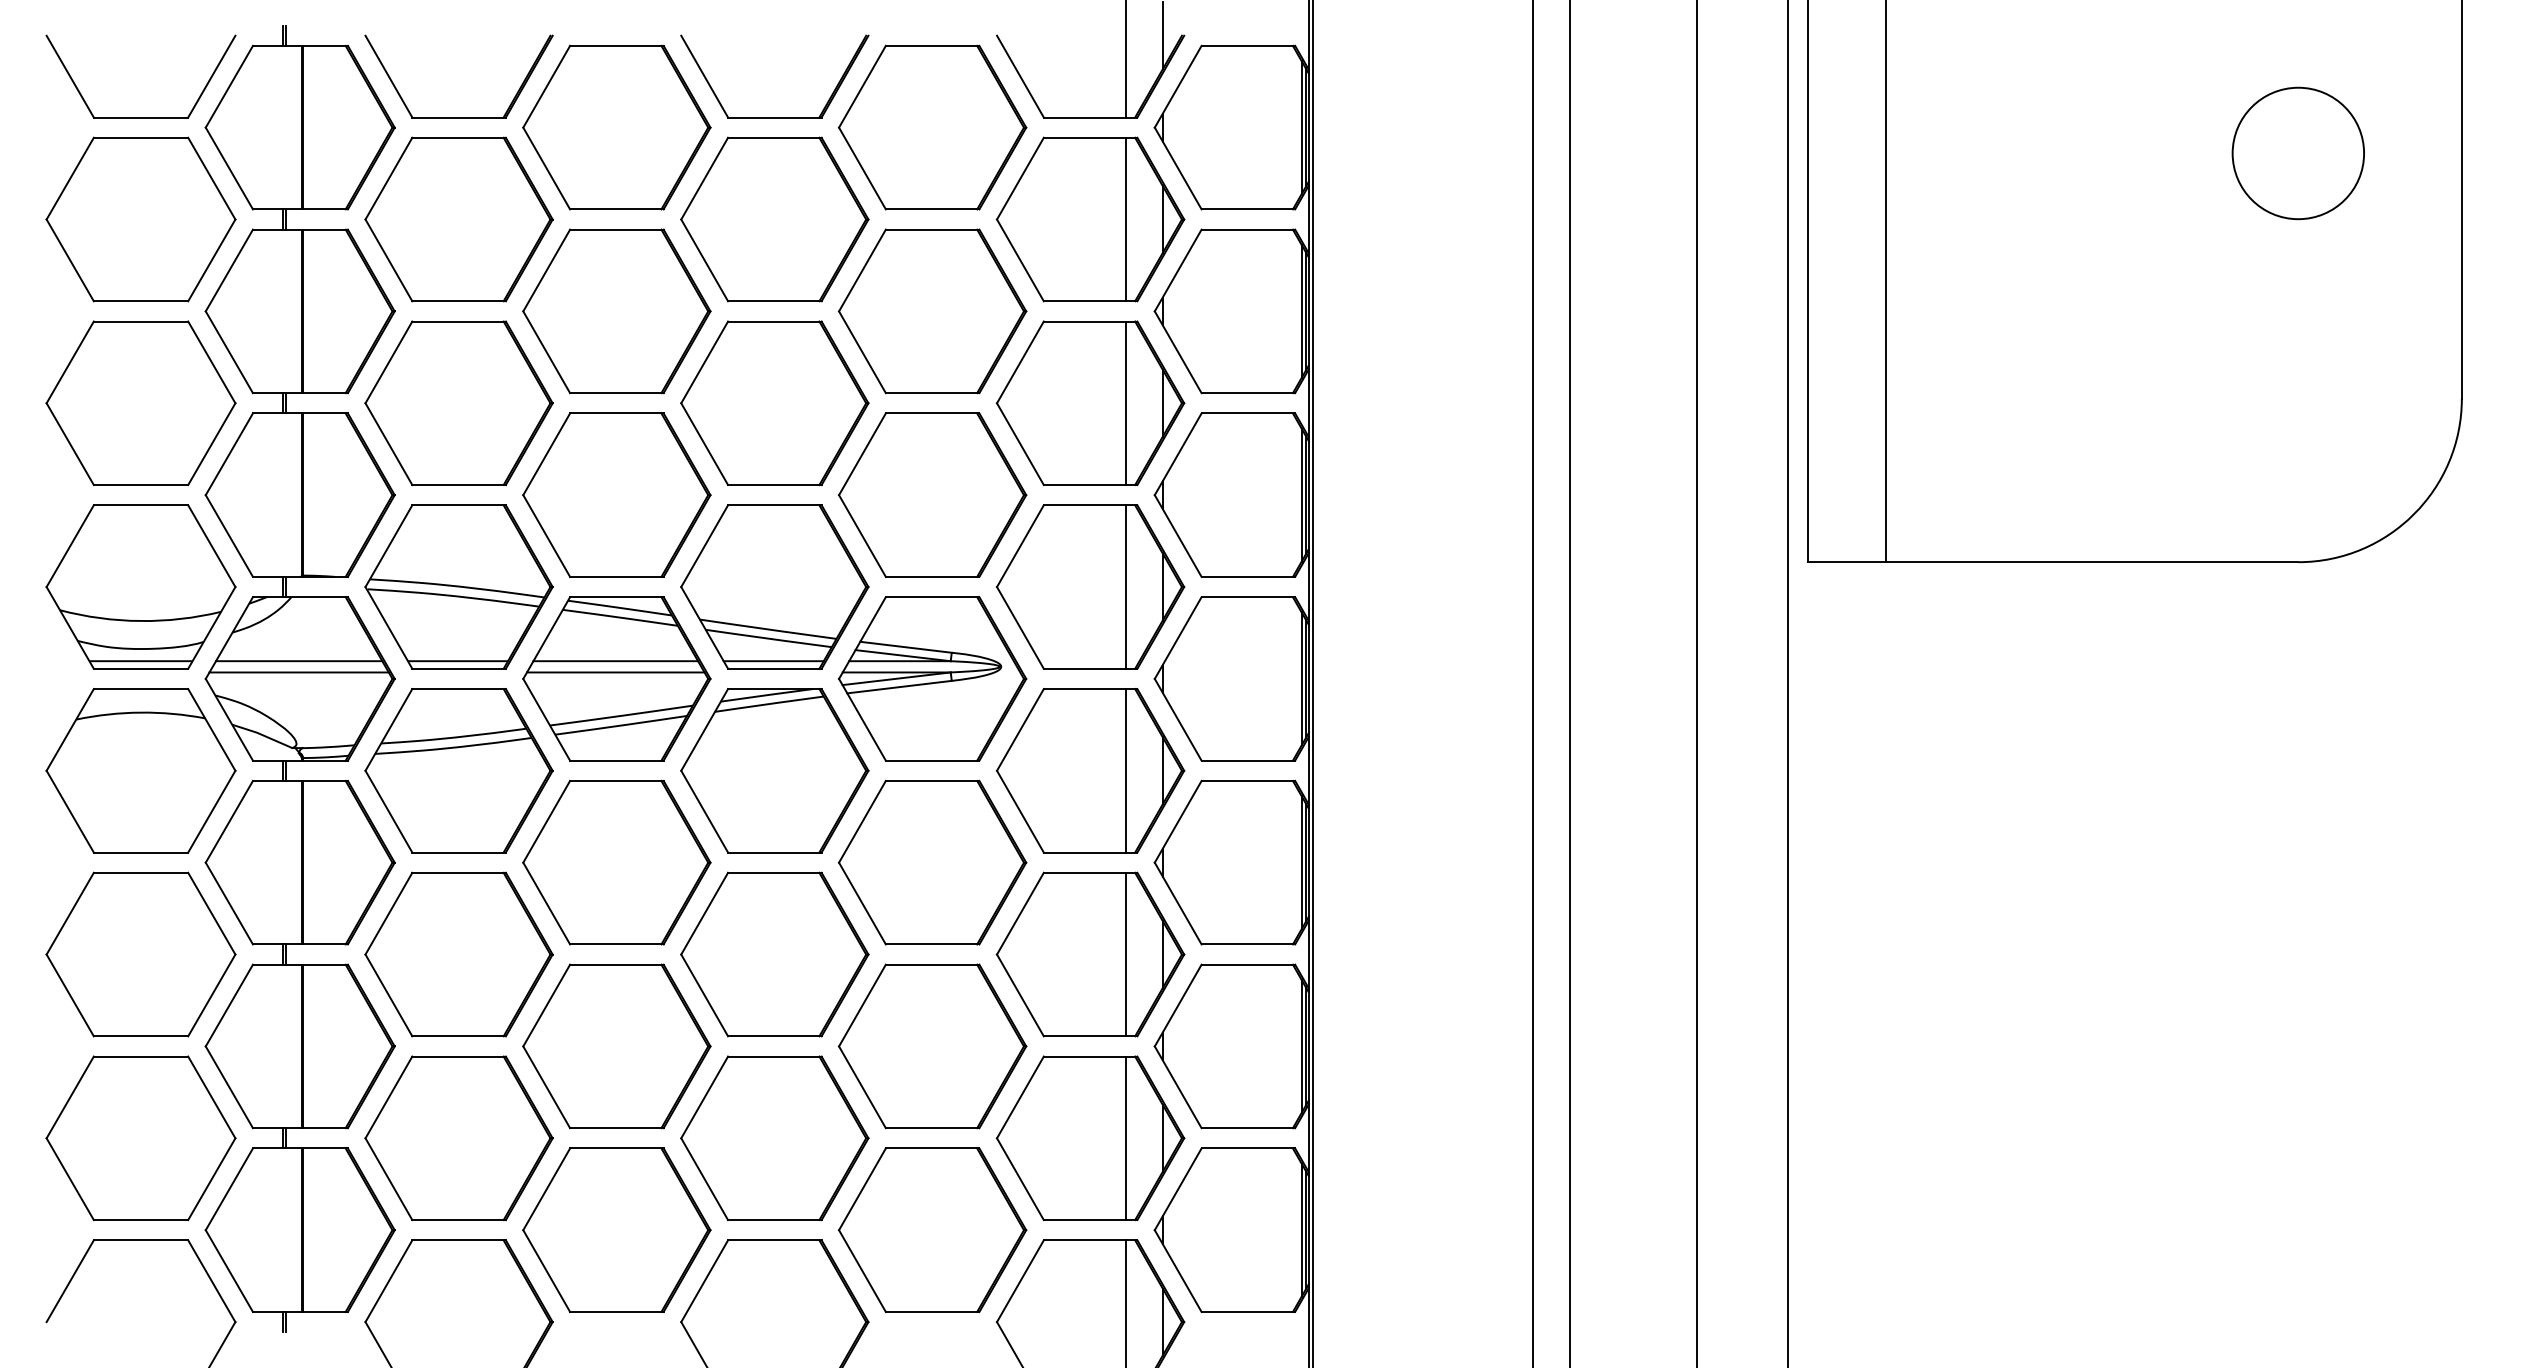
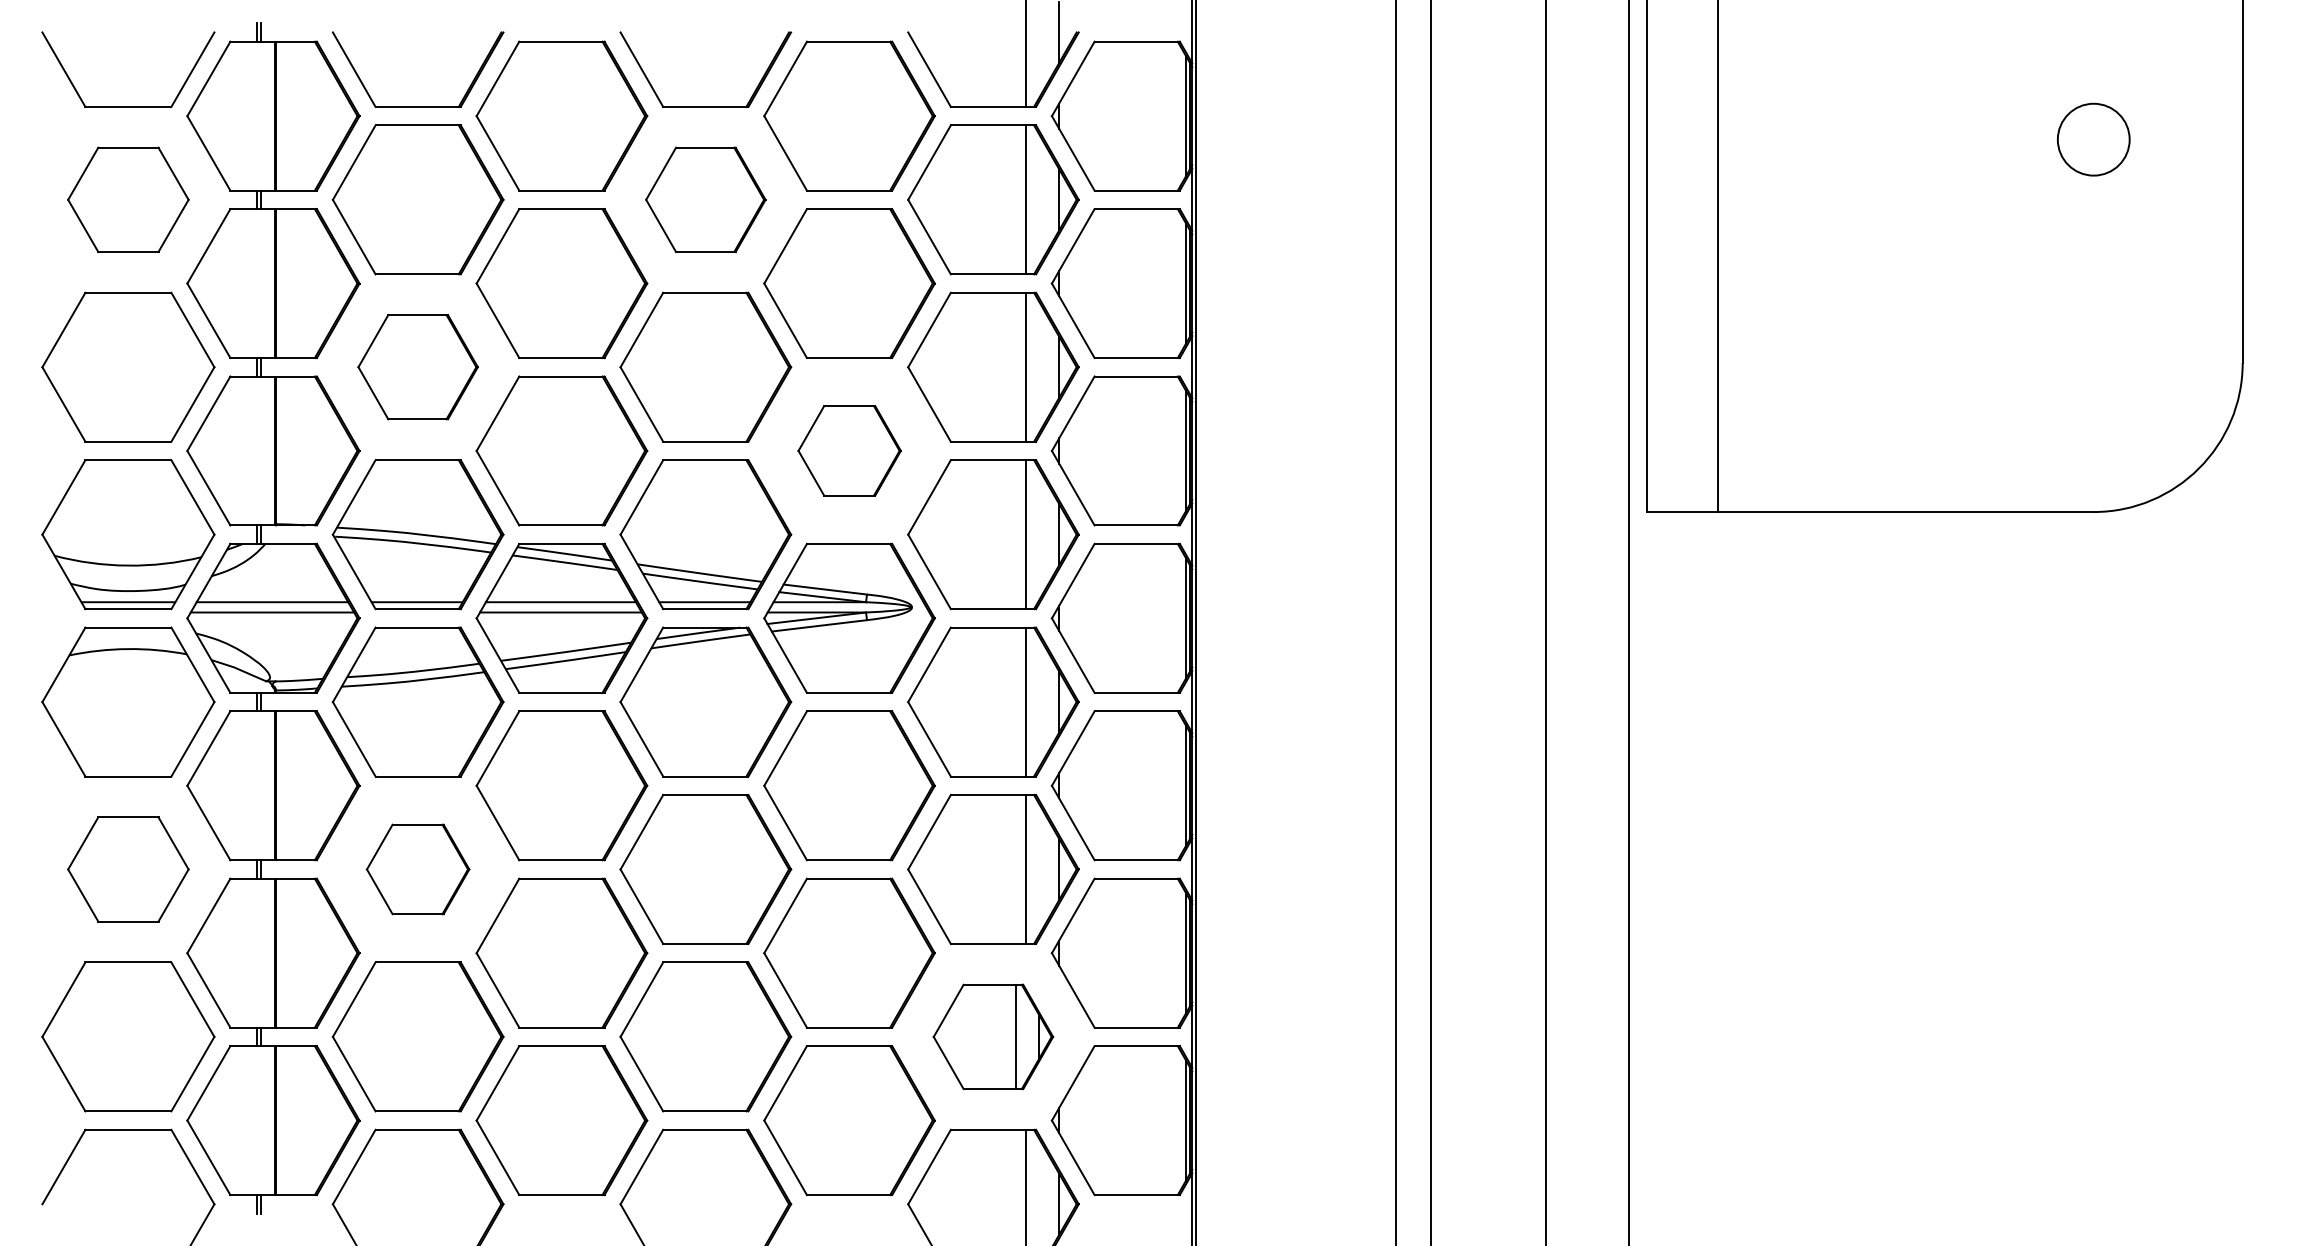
circle: (2298, 153) -> (2093, 139), size x0.6
part: (140, 219) -> (127, 199), size x0.7
part: (774, 219) -> (705, 199), size x0.7
part: (458, 402) -> (417, 366), size x0.7
part: (932, 494) -> (849, 450), size x0.6
part: (140, 954) -> (127, 869), size x0.7
part: (458, 954) -> (417, 869), size x0.6
part: (1090, 1138) -> (993, 1037), size x0.7

